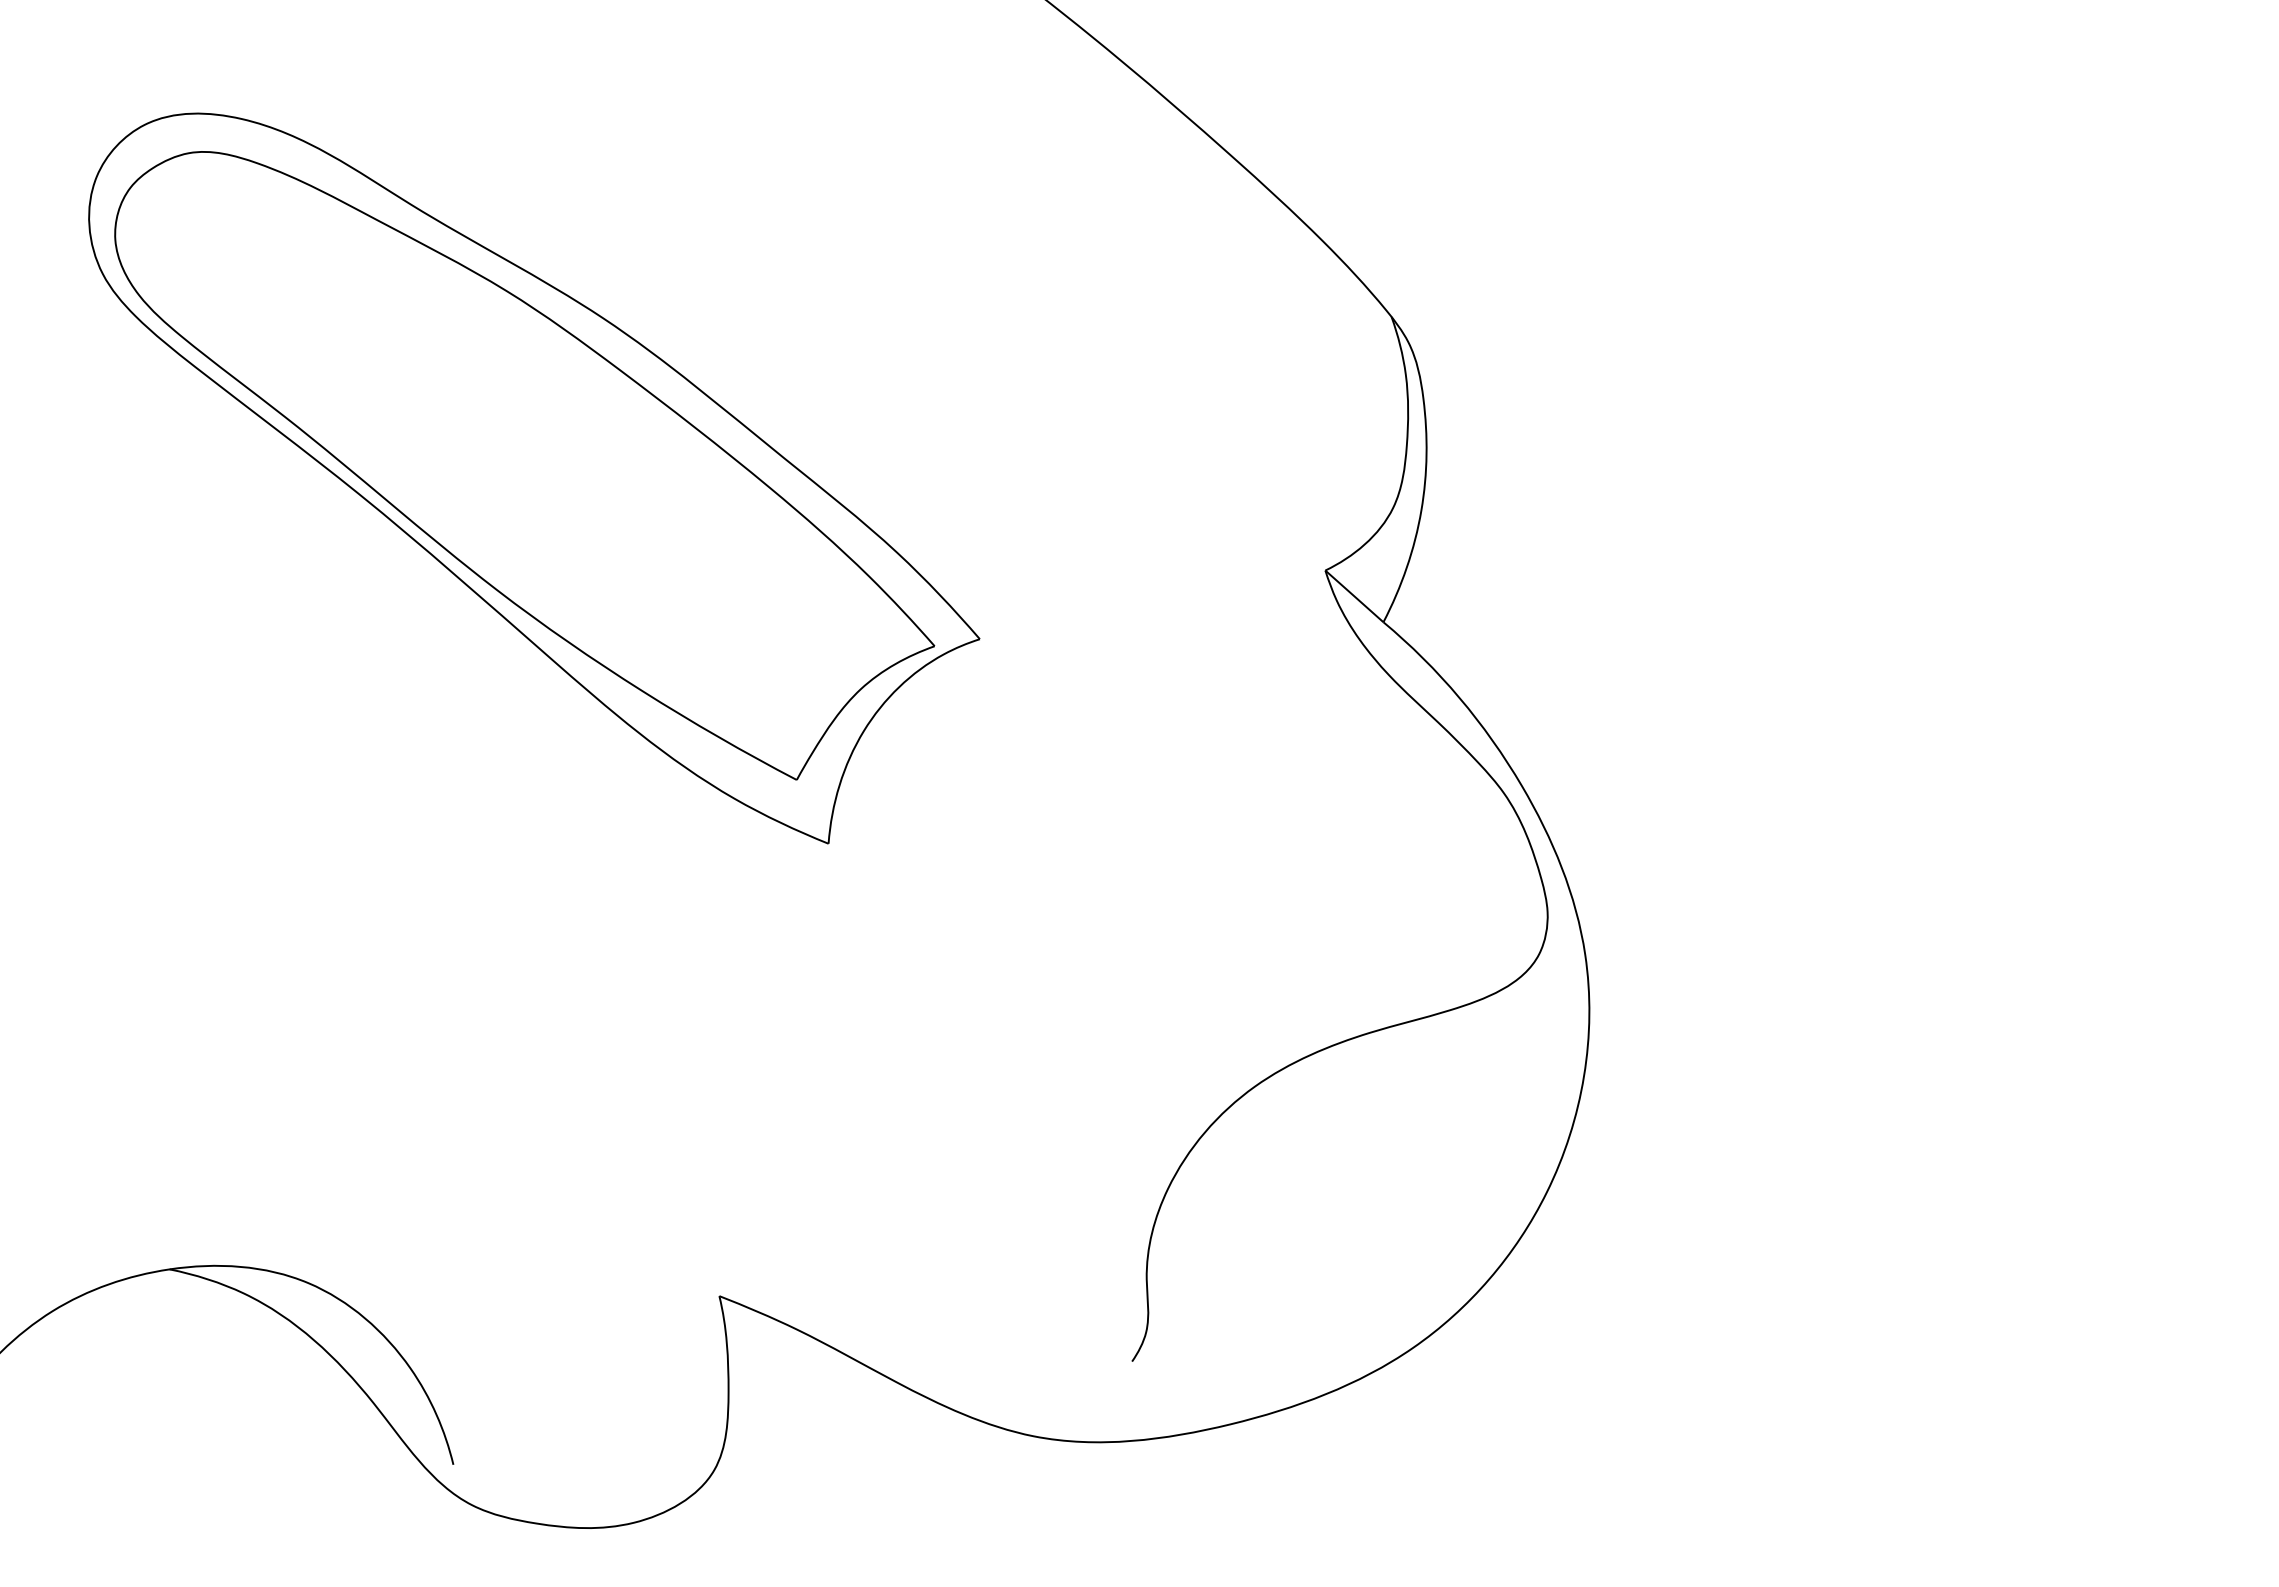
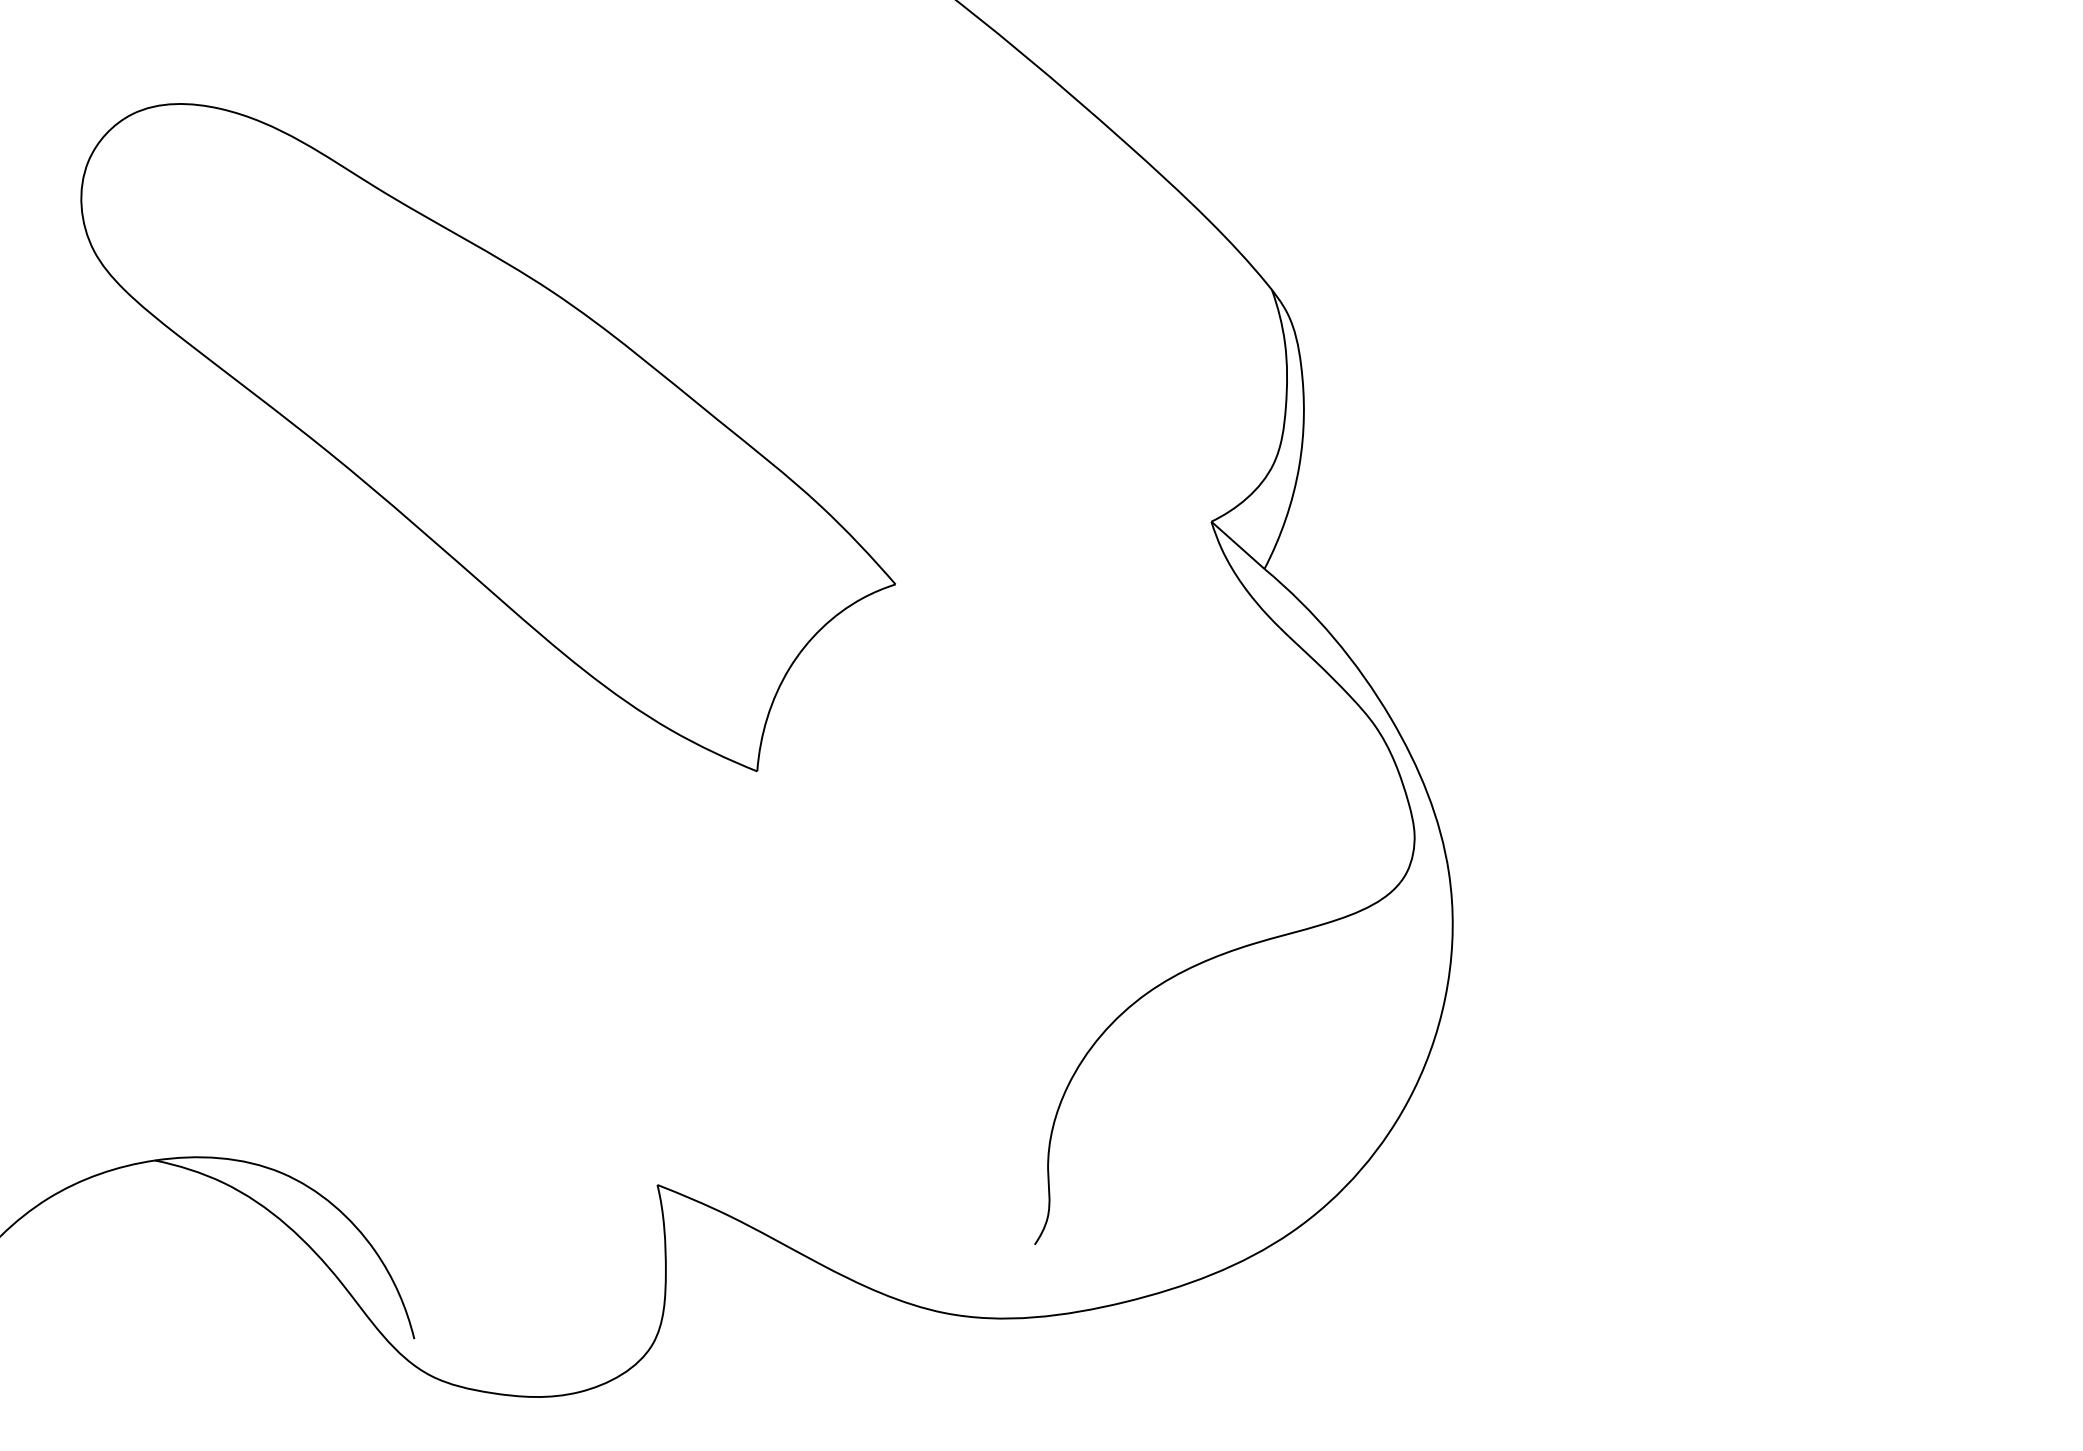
part: (524, 465) -> (479, 425), removed

